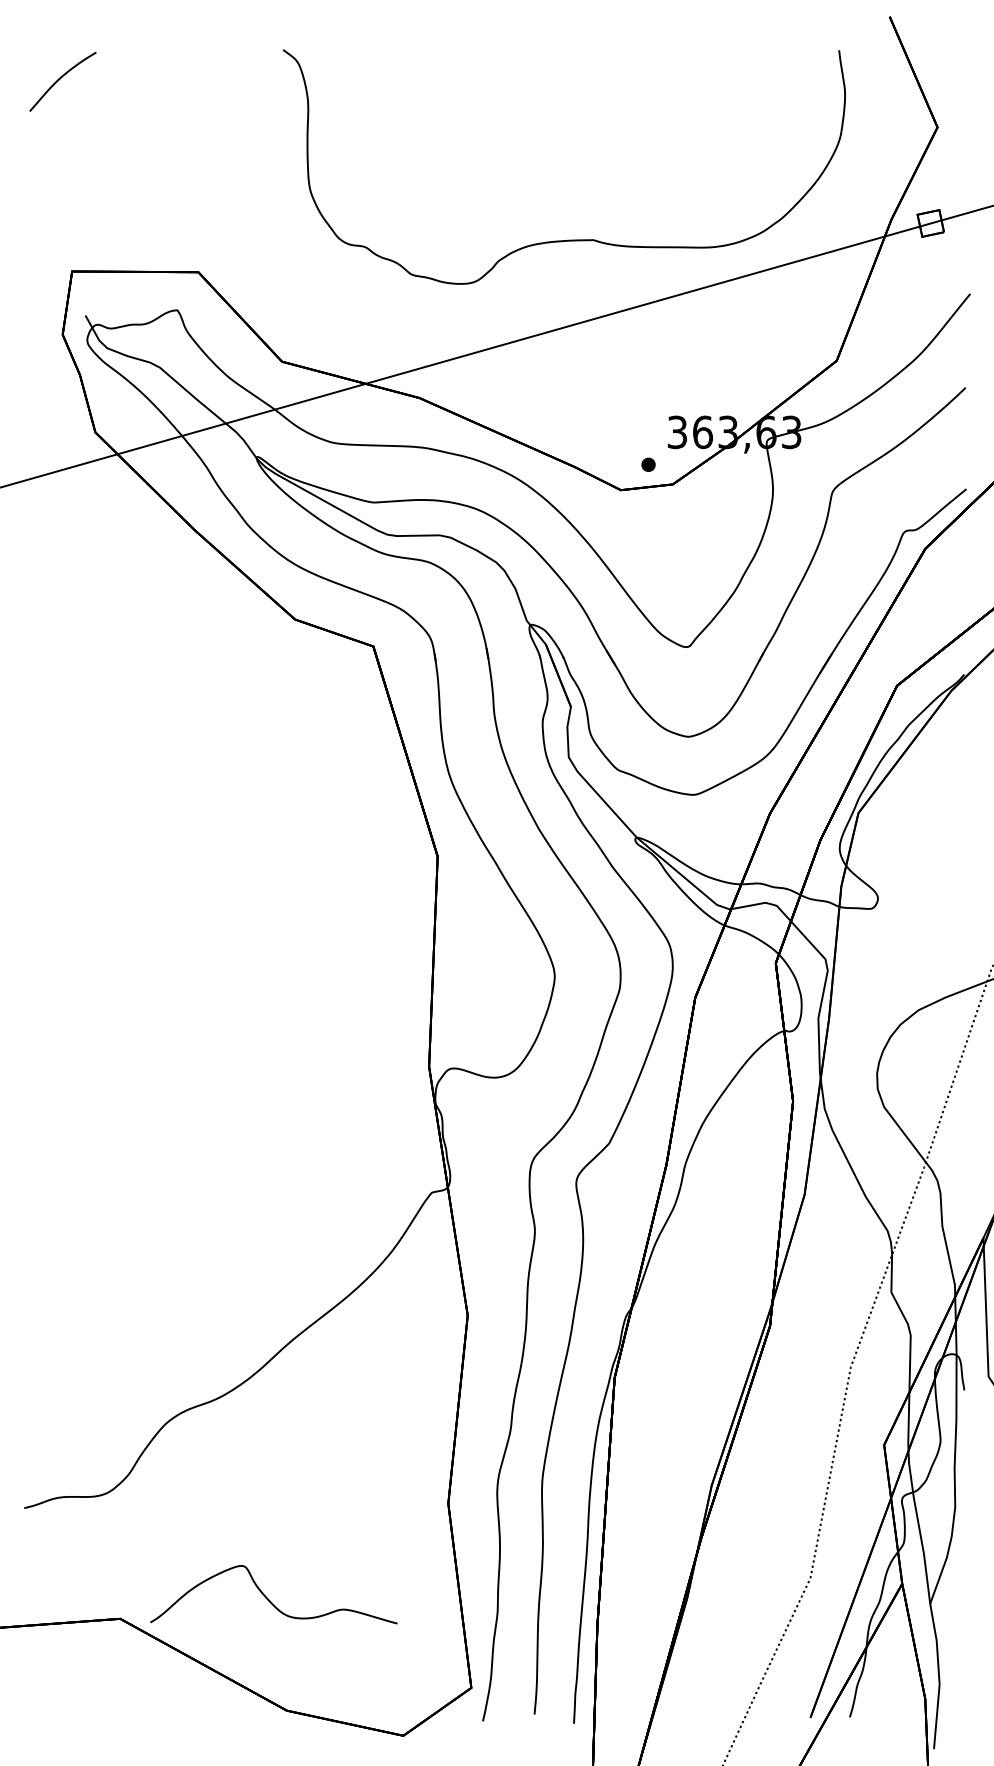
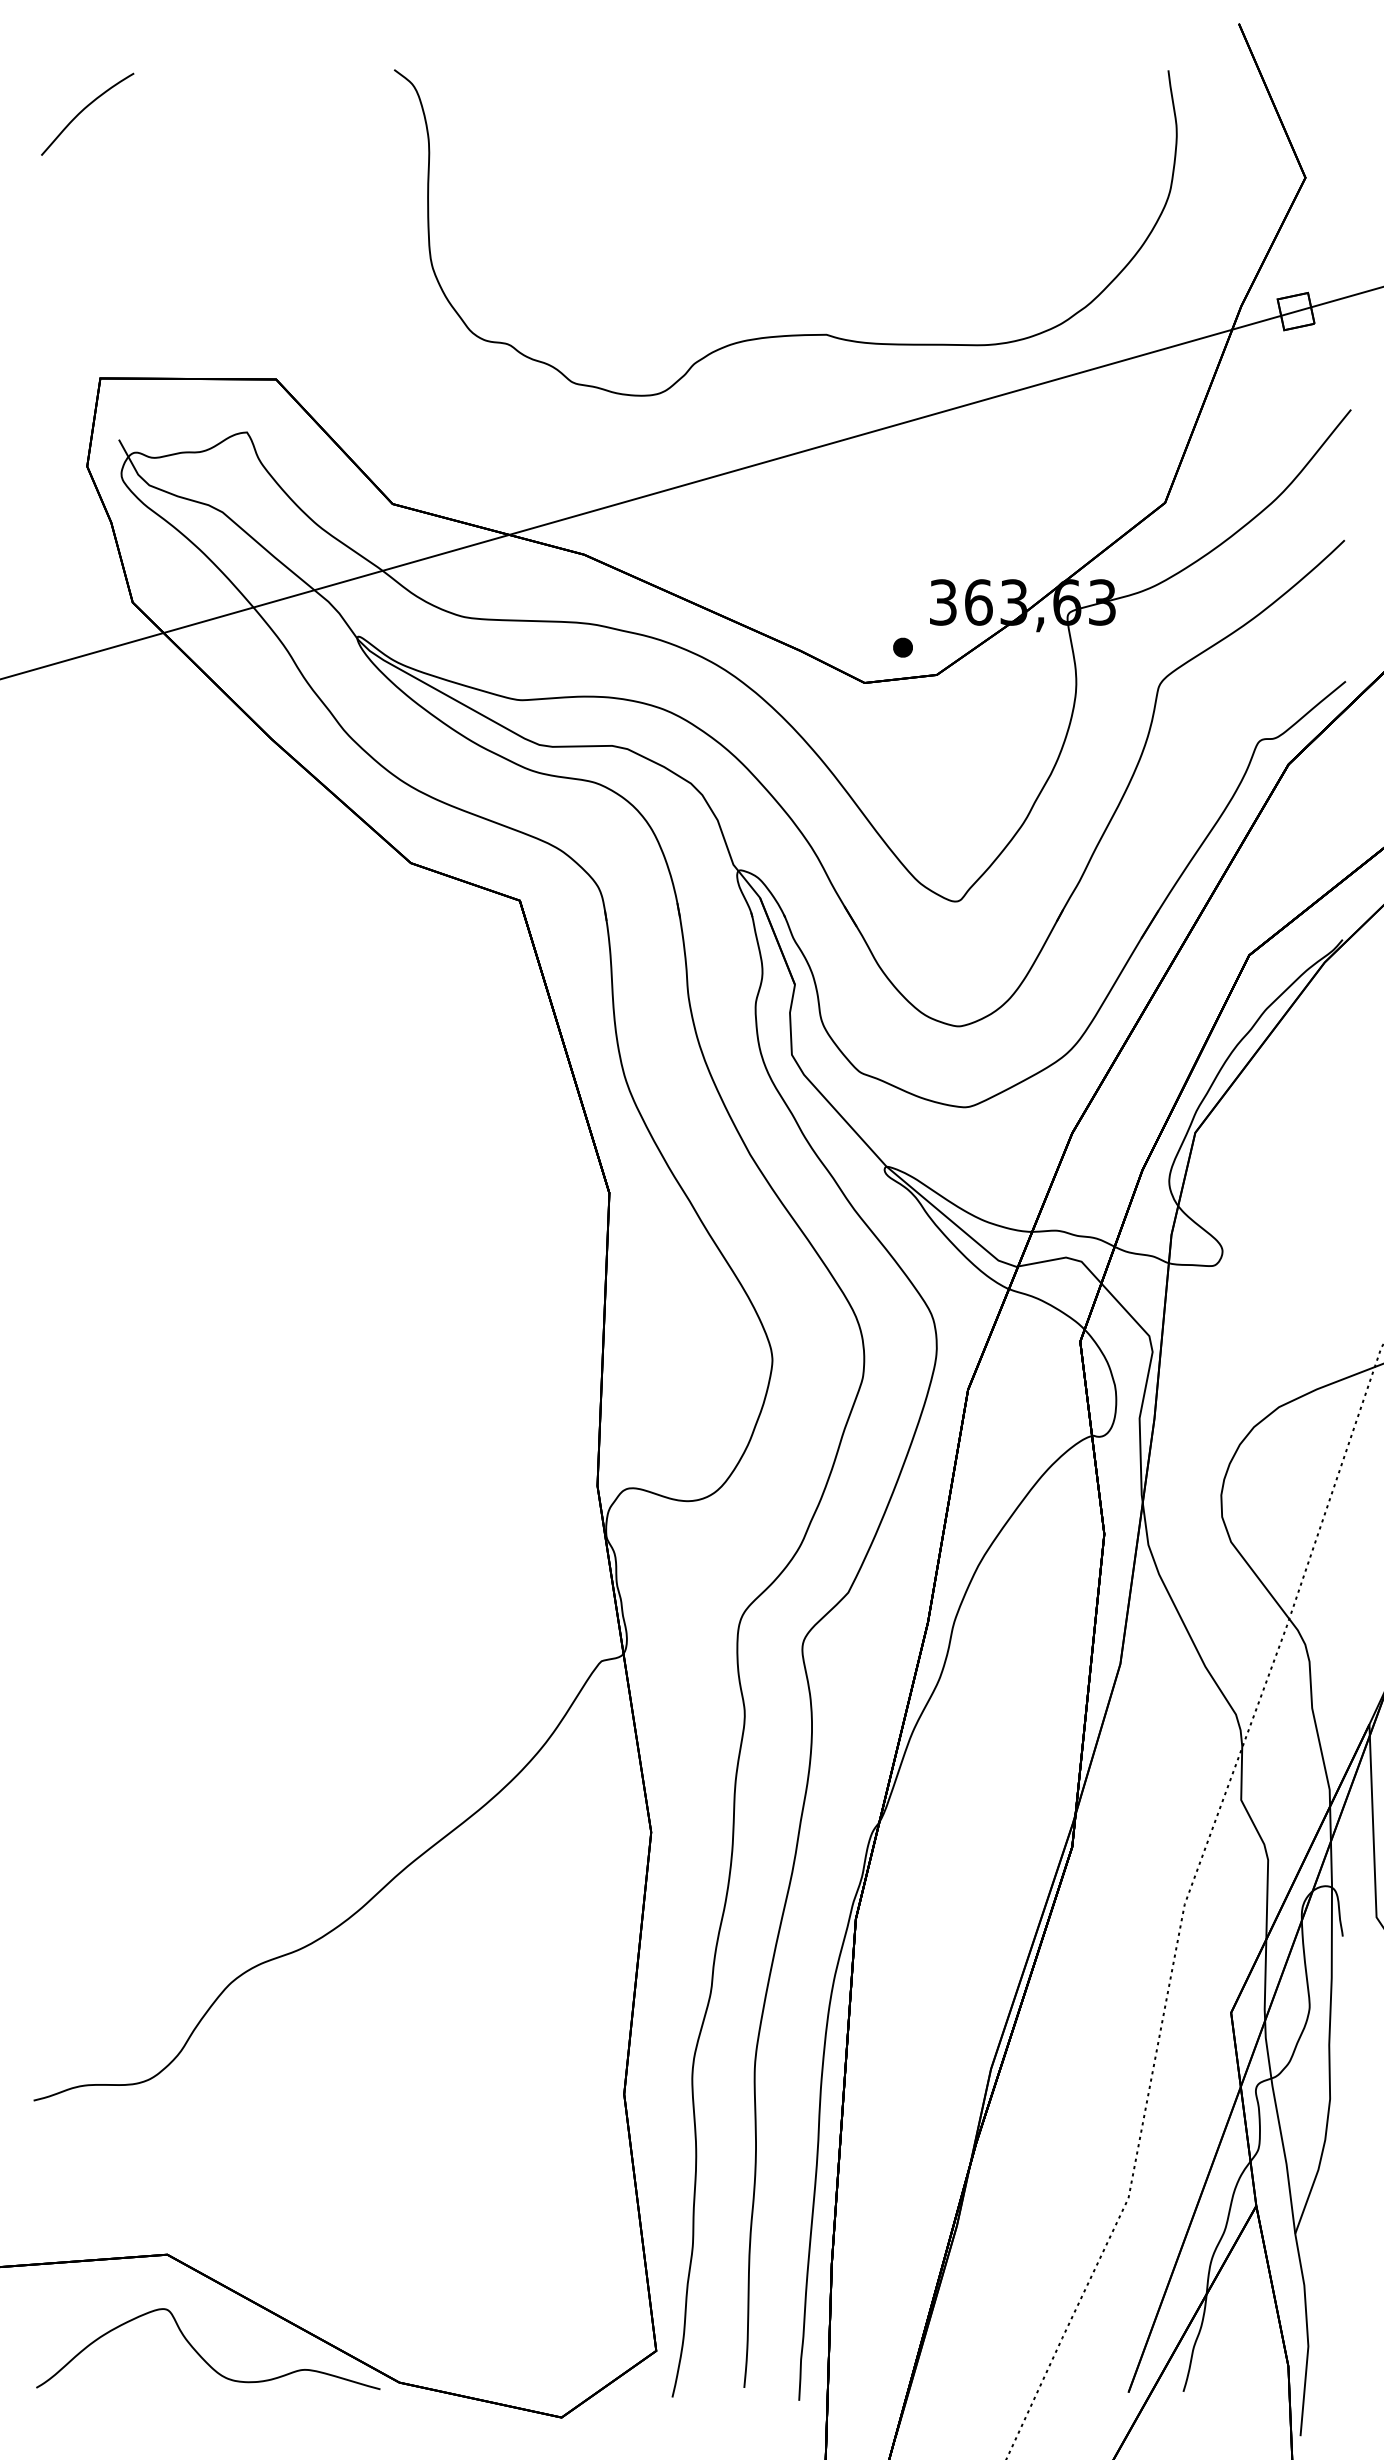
curve: (269, 1599) -> (201, 2355), moved

